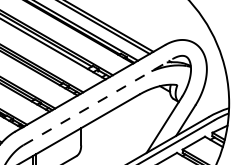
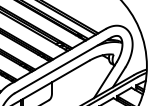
line: (99, 101) -> (63, 65), dashed -> solid

